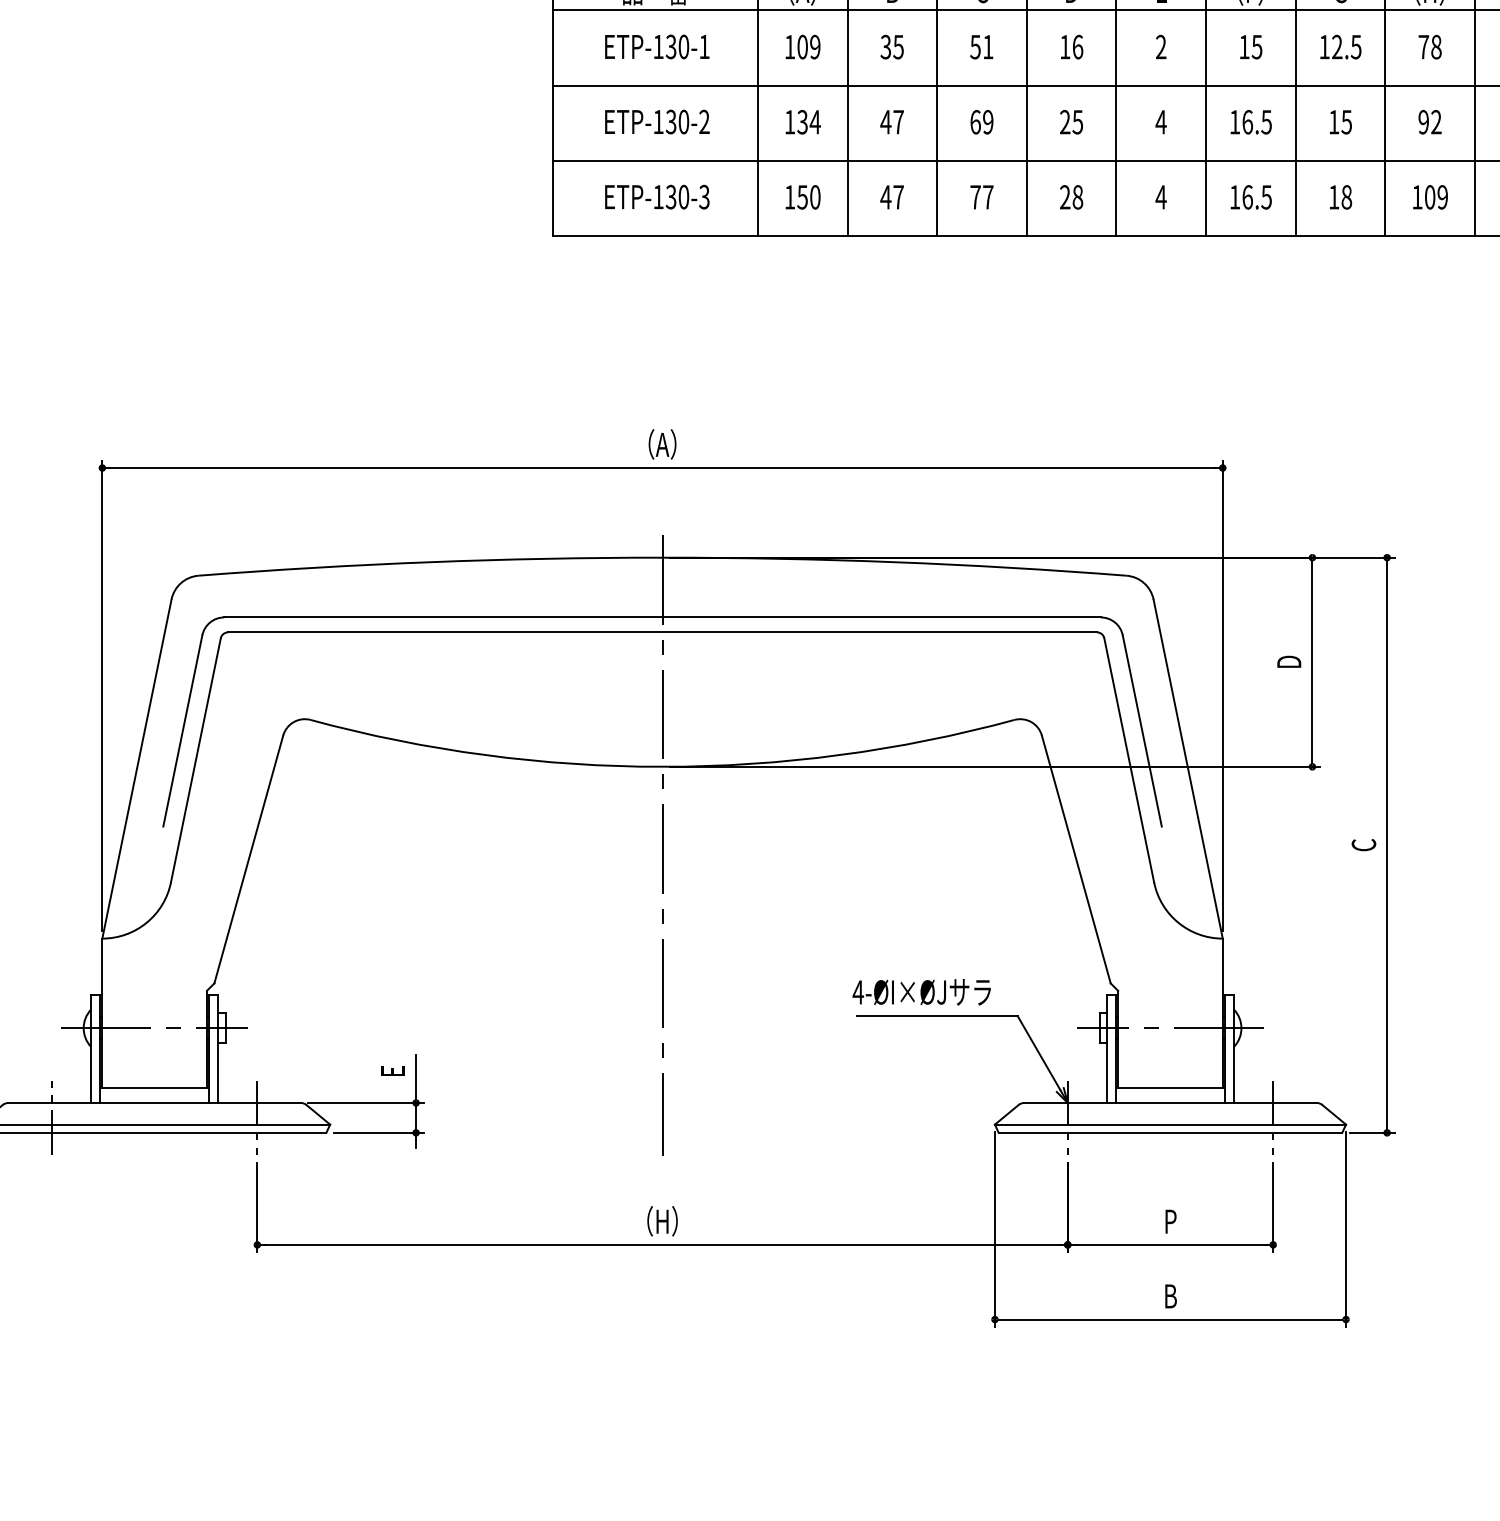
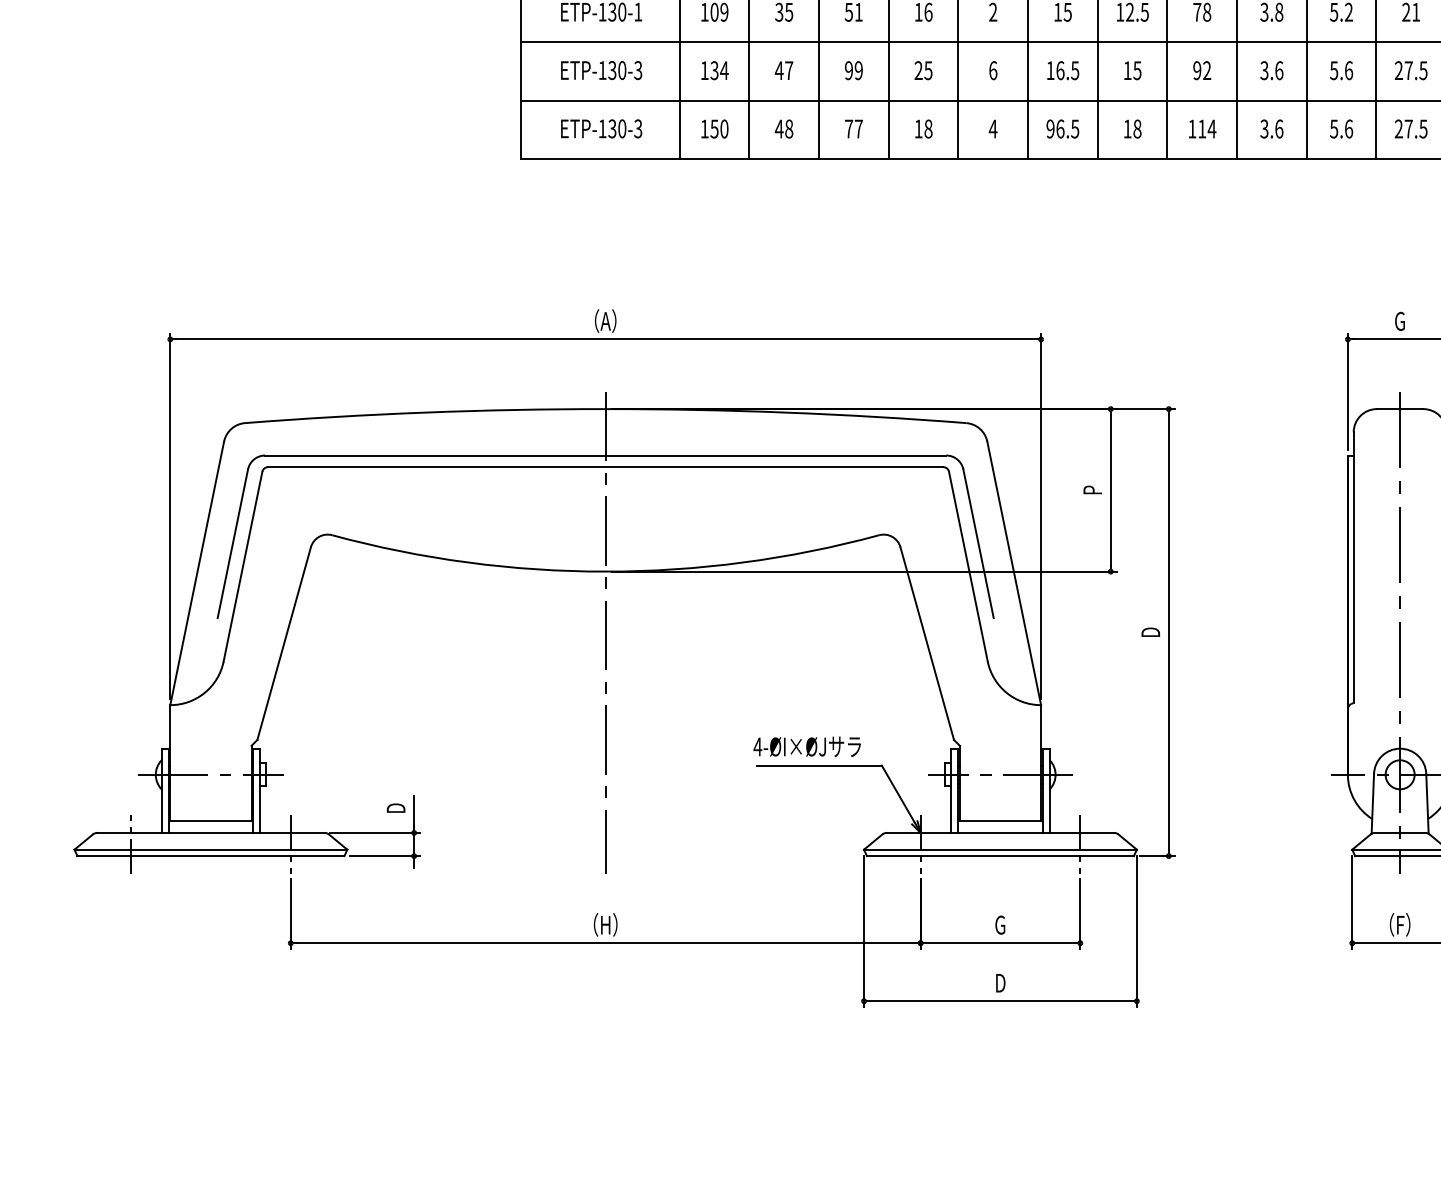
text: (976, 122) -> (849, 70), 69 -> 99
text: (1160, 122) -> (992, 70), 4 -> 6
text: (704, 123) -> (638, 71), ETP-130-2 -> ETP-130-3
text: (899, 196) -> (789, 128), 47 -> 48
text: (1065, 196) -> (918, 128), 28 -> 18
text: (1234, 196) -> (1050, 128), 16.5 -> 96.5
text: (1436, 196) -> (1207, 128), 109 -> 114
text: (1288, 661) -> (1092, 489), D -> P
text: (1363, 845) -> (1150, 632), C -> D
text: (392, 1070) -> (395, 807), E -> D
text: (1170, 1220) -> (1000, 924), P -> G
text: (1170, 1296) -> (1000, 983), B -> D

